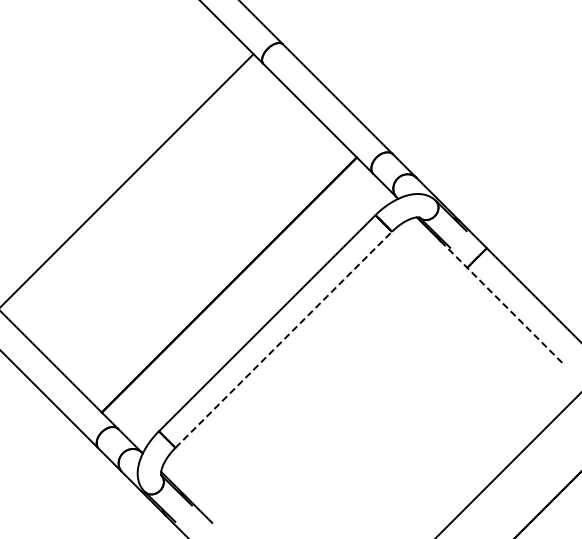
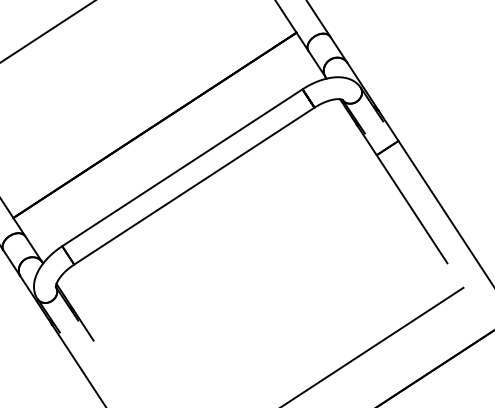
line: (502, 303) -> (402, 194), dashed -> solid
line: (283, 339) -> (194, 185), dashed -> solid

